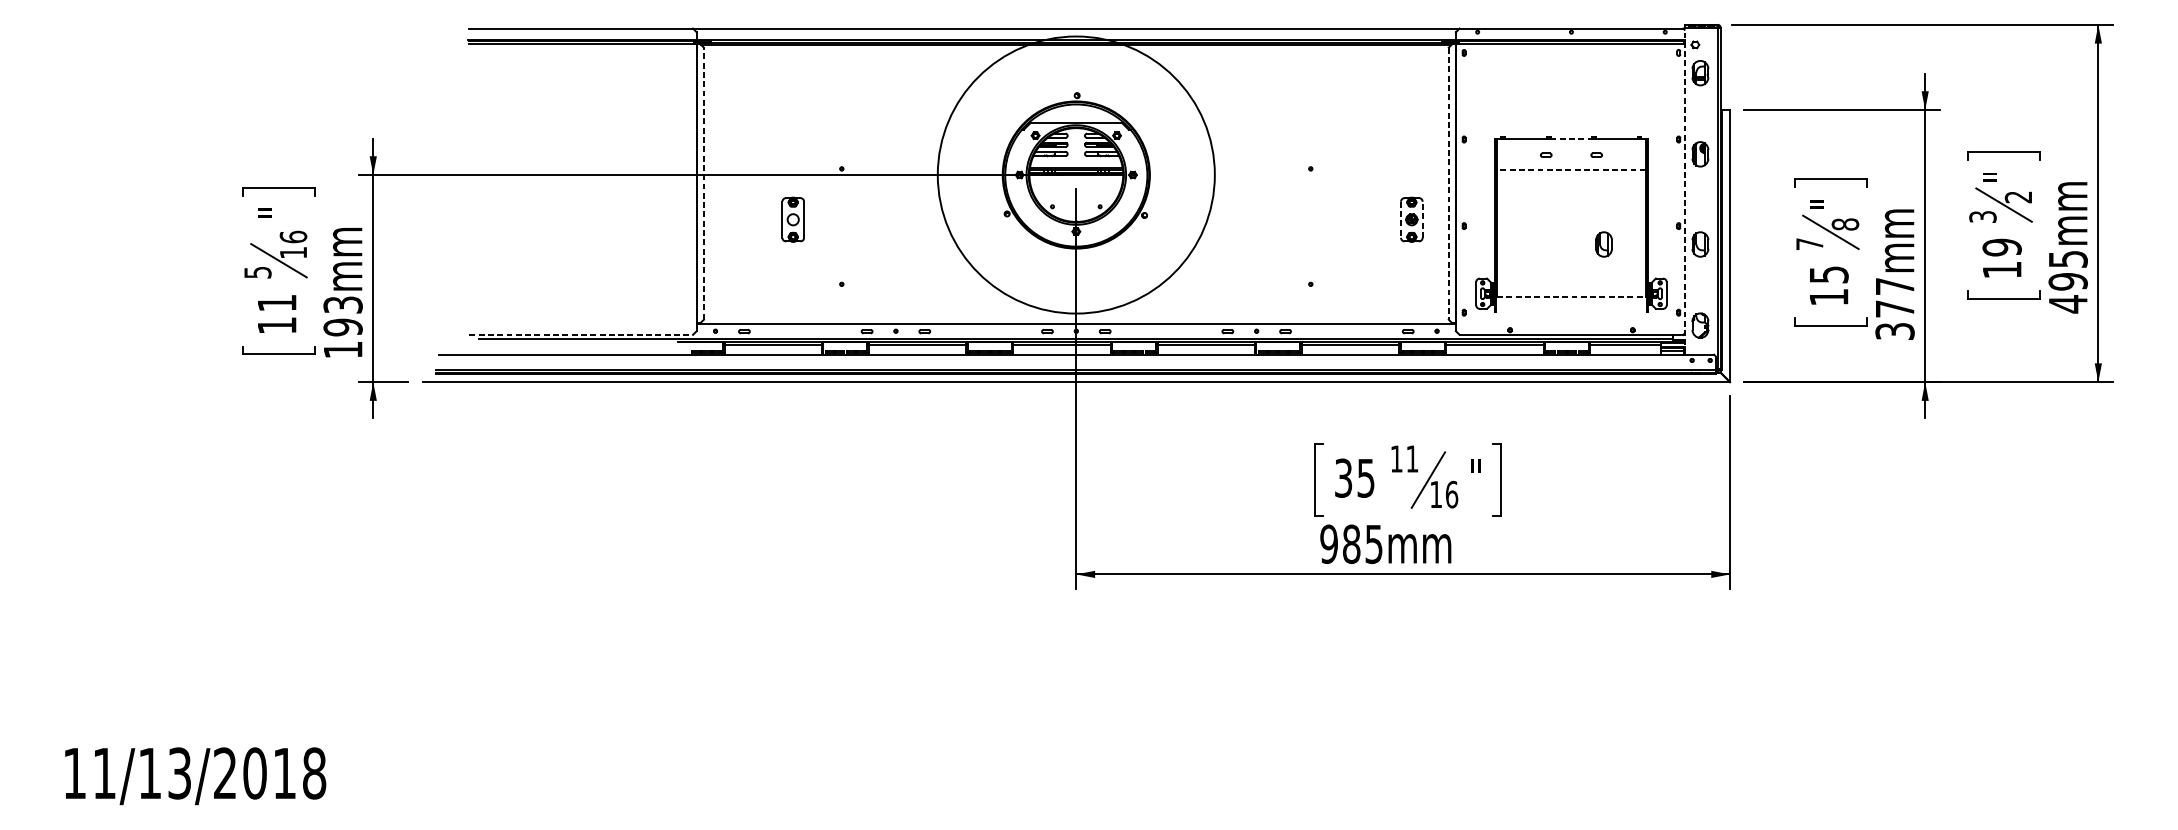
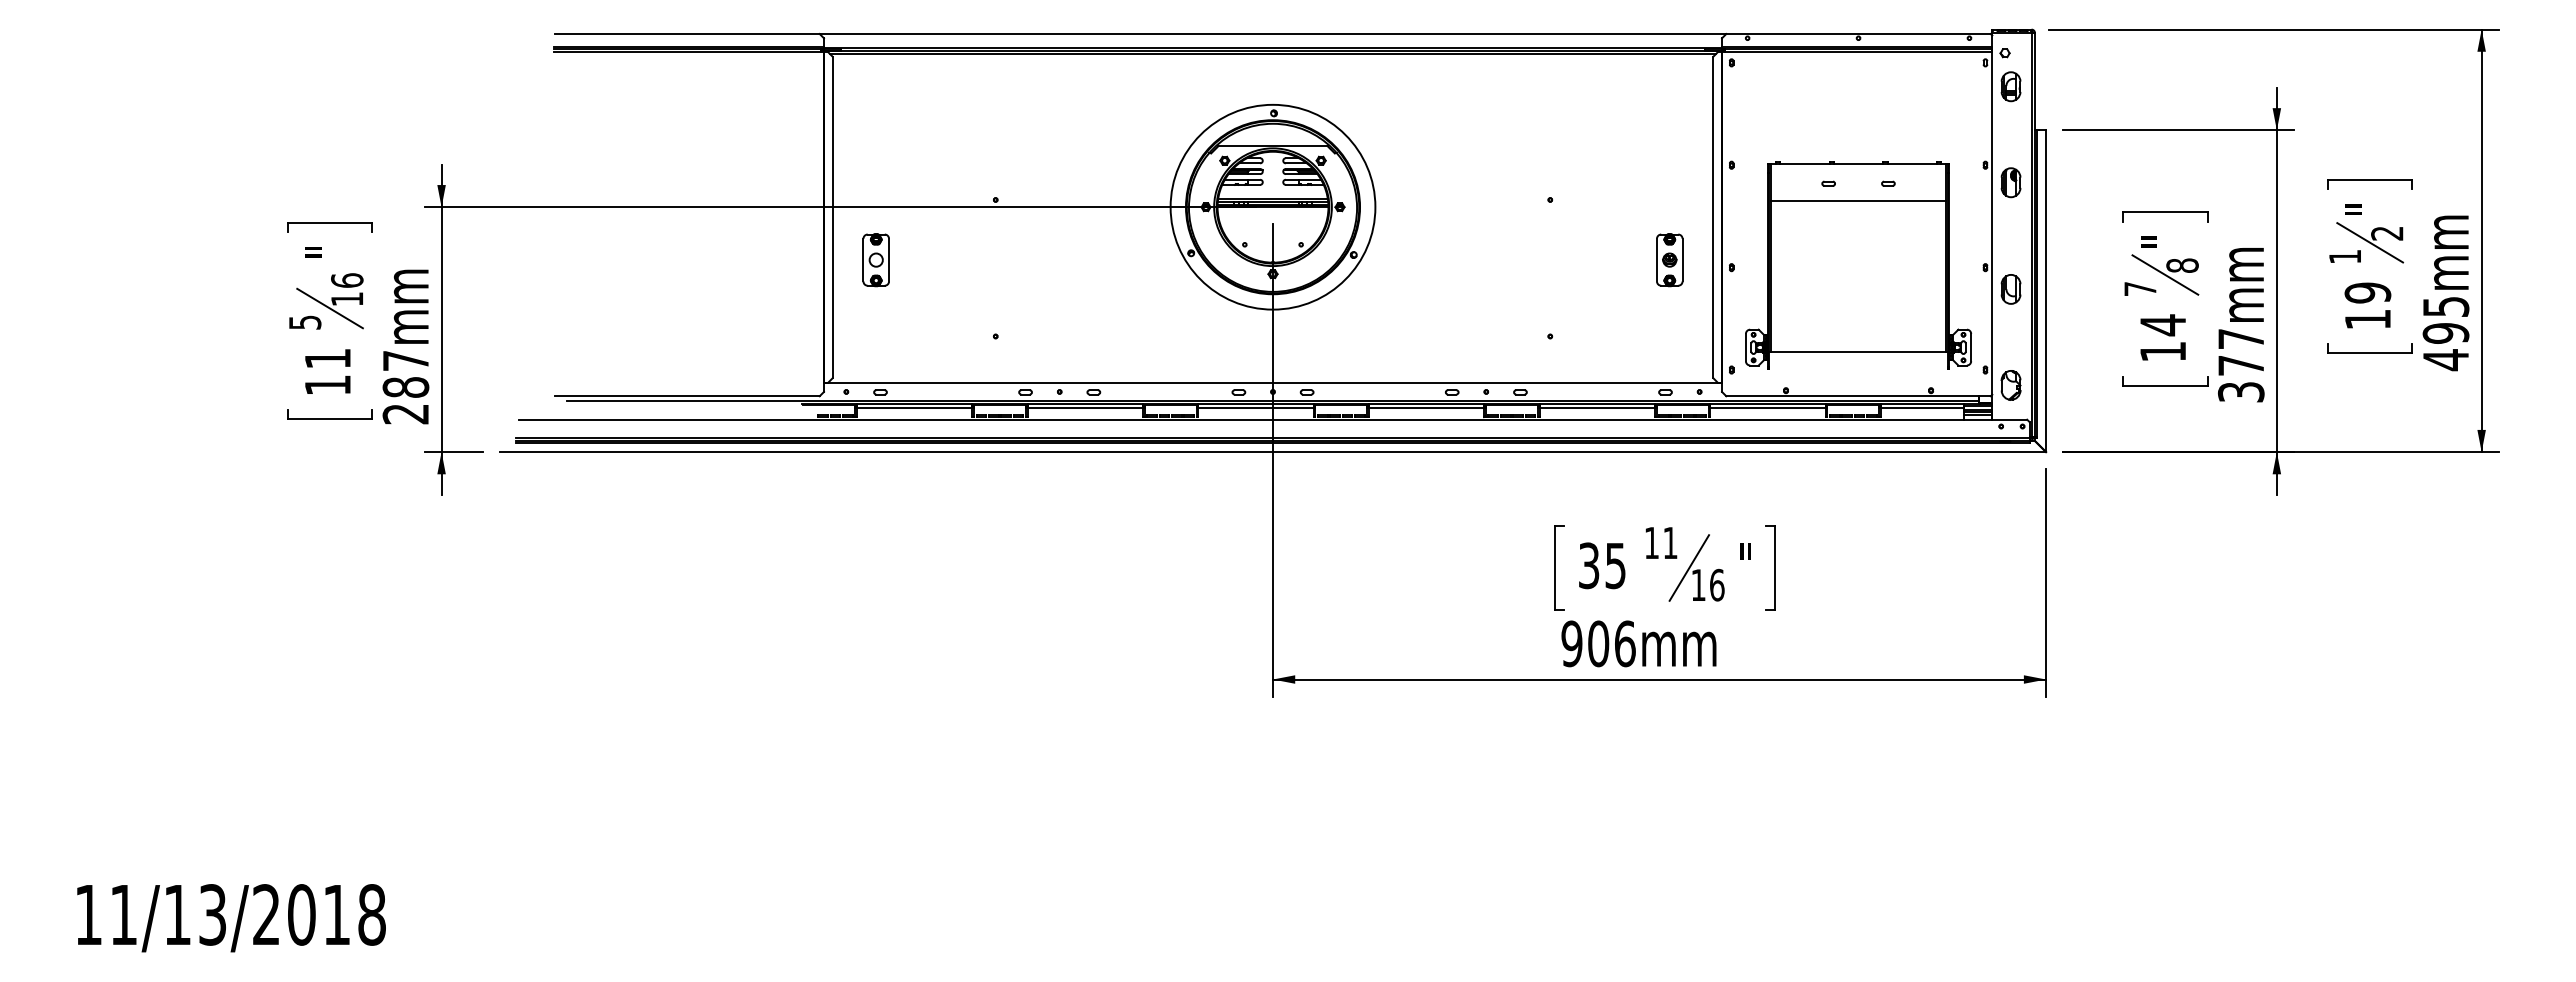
line: (1571, 138) -> (1858, 164), dashed -> solid
line: (1571, 169) -> (1858, 200), dashed -> solid
circle: (1075, 174) -> (1272, 206), size x0.62
line: (703, 183) -> (832, 217), dashed -> solid
line: (1448, 183) -> (1713, 217), dashed -> solid
line: (1684, 190) -> (1992, 225), dashed -> solid
text: (1982, 216) -> (2344, 256), 3 -> 1
line: (1422, 219) -> (1682, 259), dashed -> solid
part: (792, 220) -> (875, 260), moved
line: (1400, 220) -> (1656, 260), dashed -> solid
part: (1603, 244) -> (1896, 289), removed
text: (1829, 275) -> (2163, 325), 15 -> 14
line: (1571, 297) -> (1858, 351), dashed -> solid
text: (342, 327) -> (405, 387), 193mm -> 287mm
line: (581, 335) -> (687, 396), dashed -> solid
text: (1362, 543) -> (1611, 643), 985mm -> 906mm

